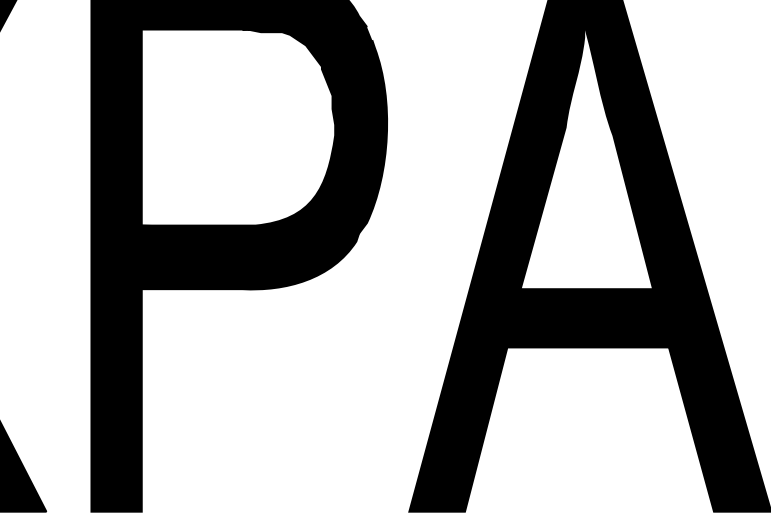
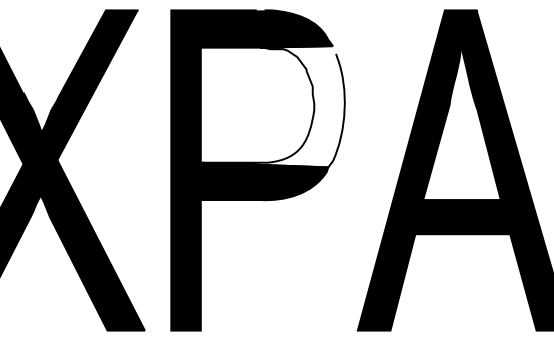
fill: (263, 129) -> (272, 106), removed

